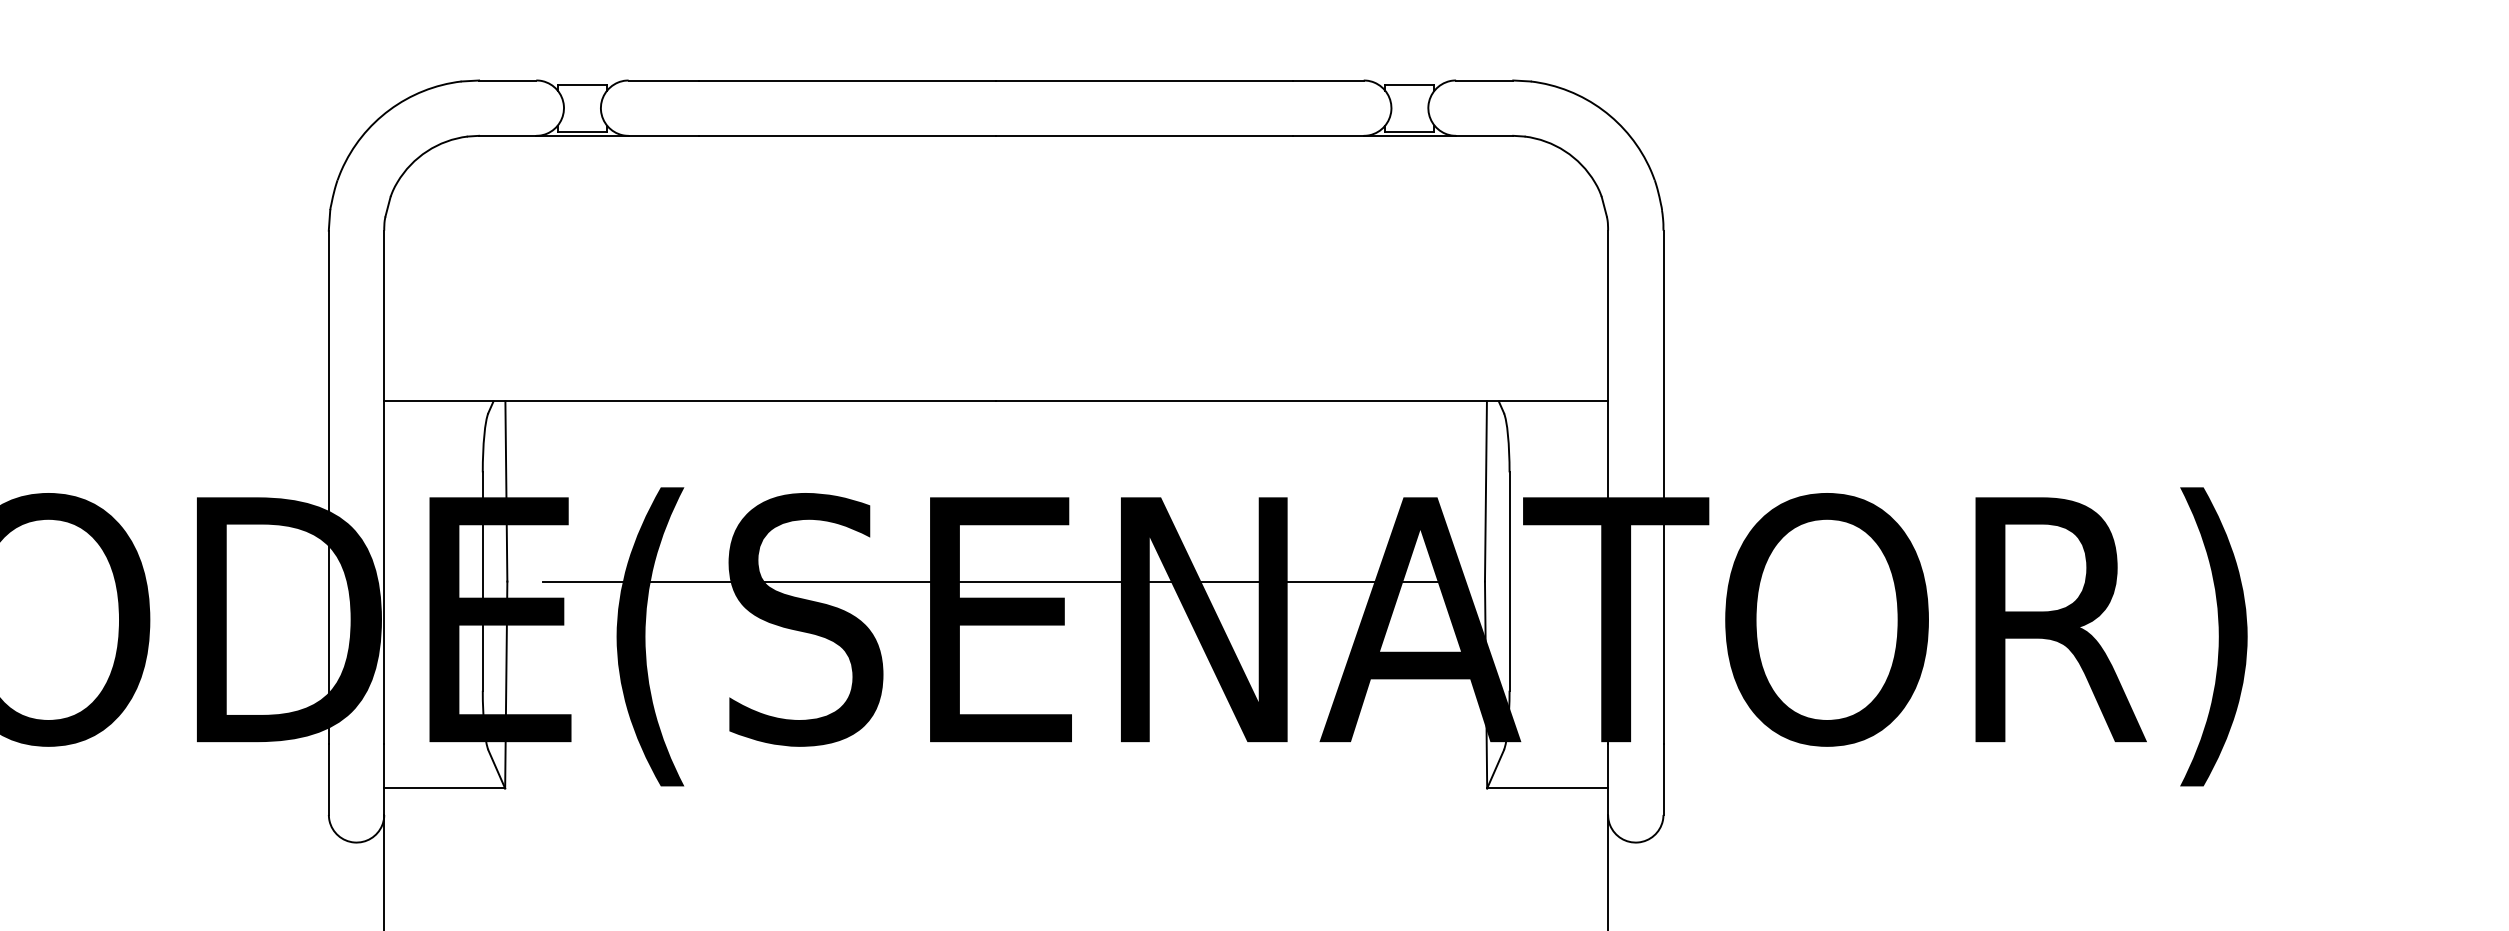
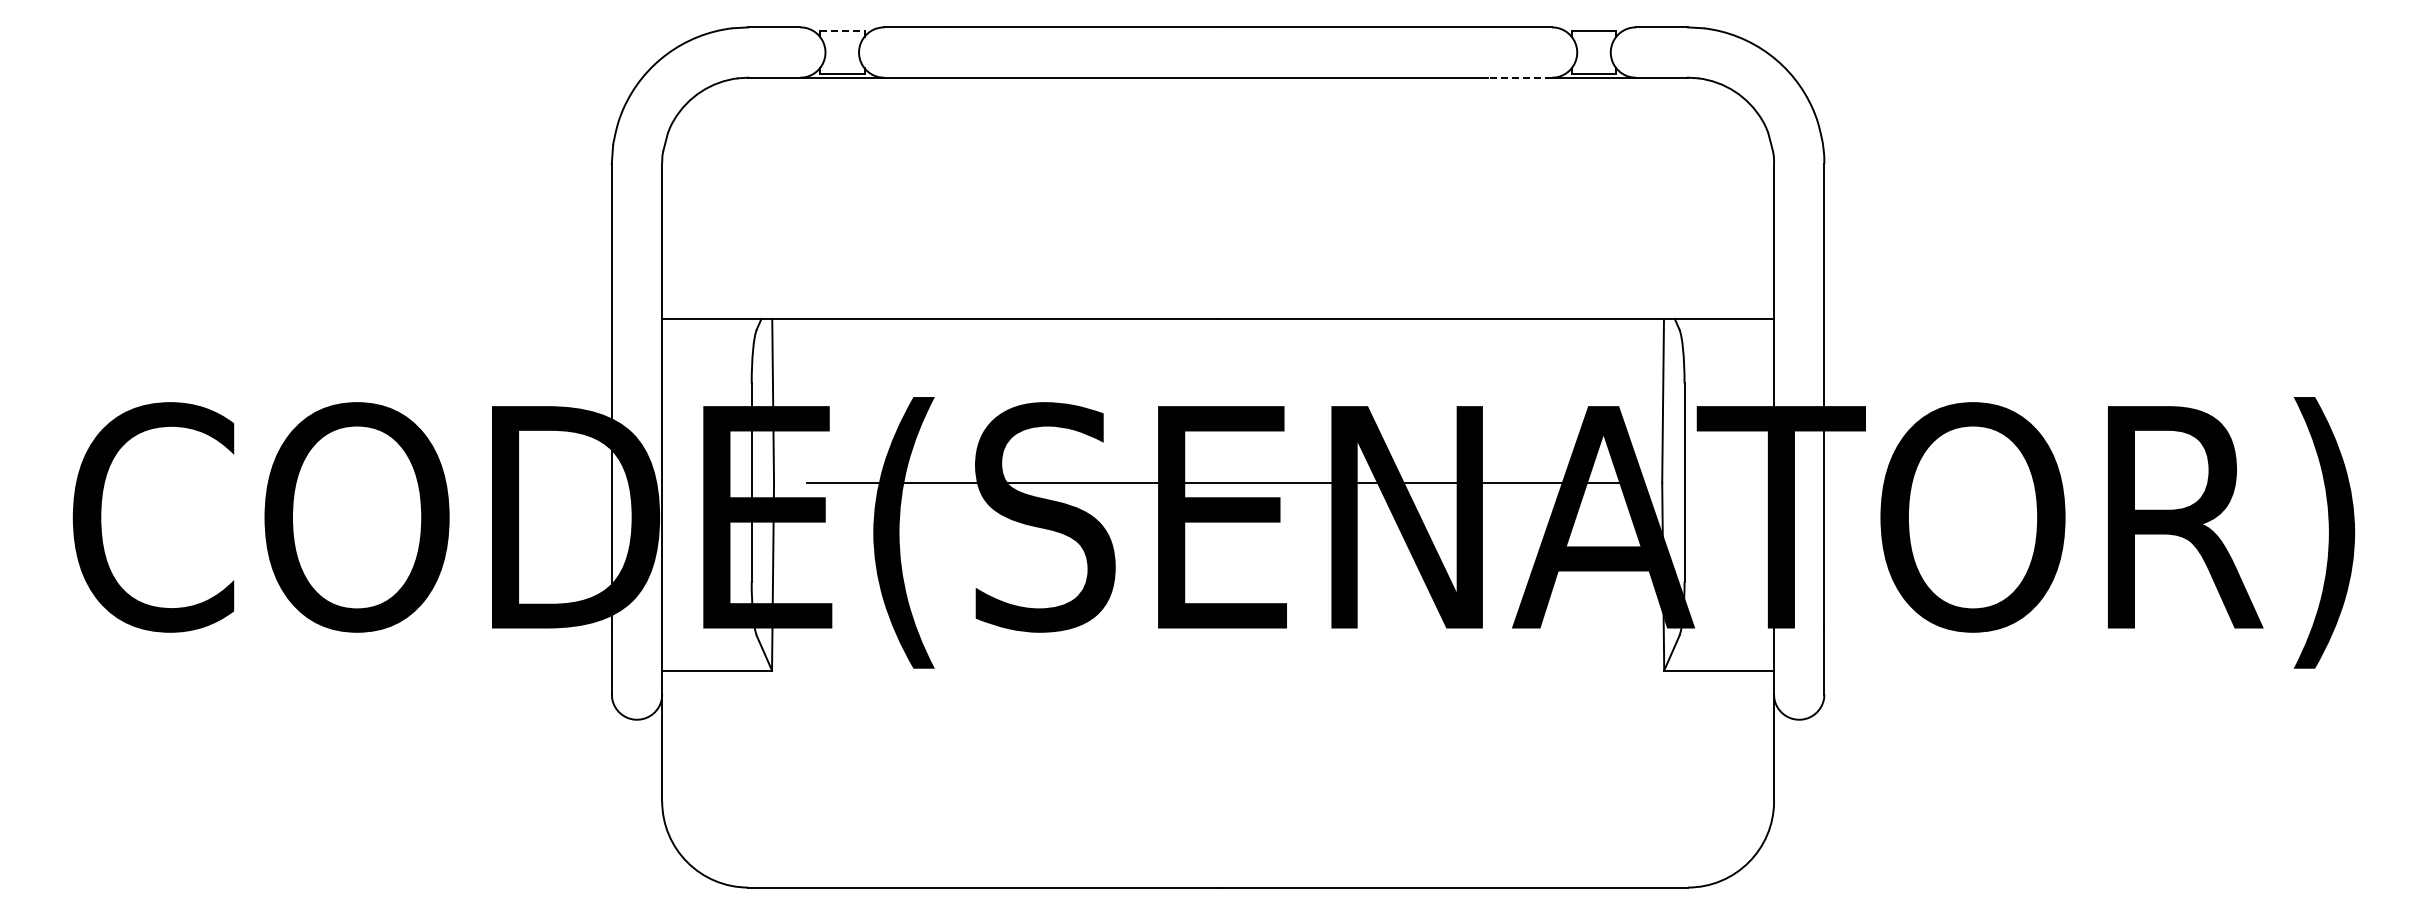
line: (582, 85) -> (842, 31), solid -> dashed
line: (1327, 135) -> (1519, 77), solid -> dashed

